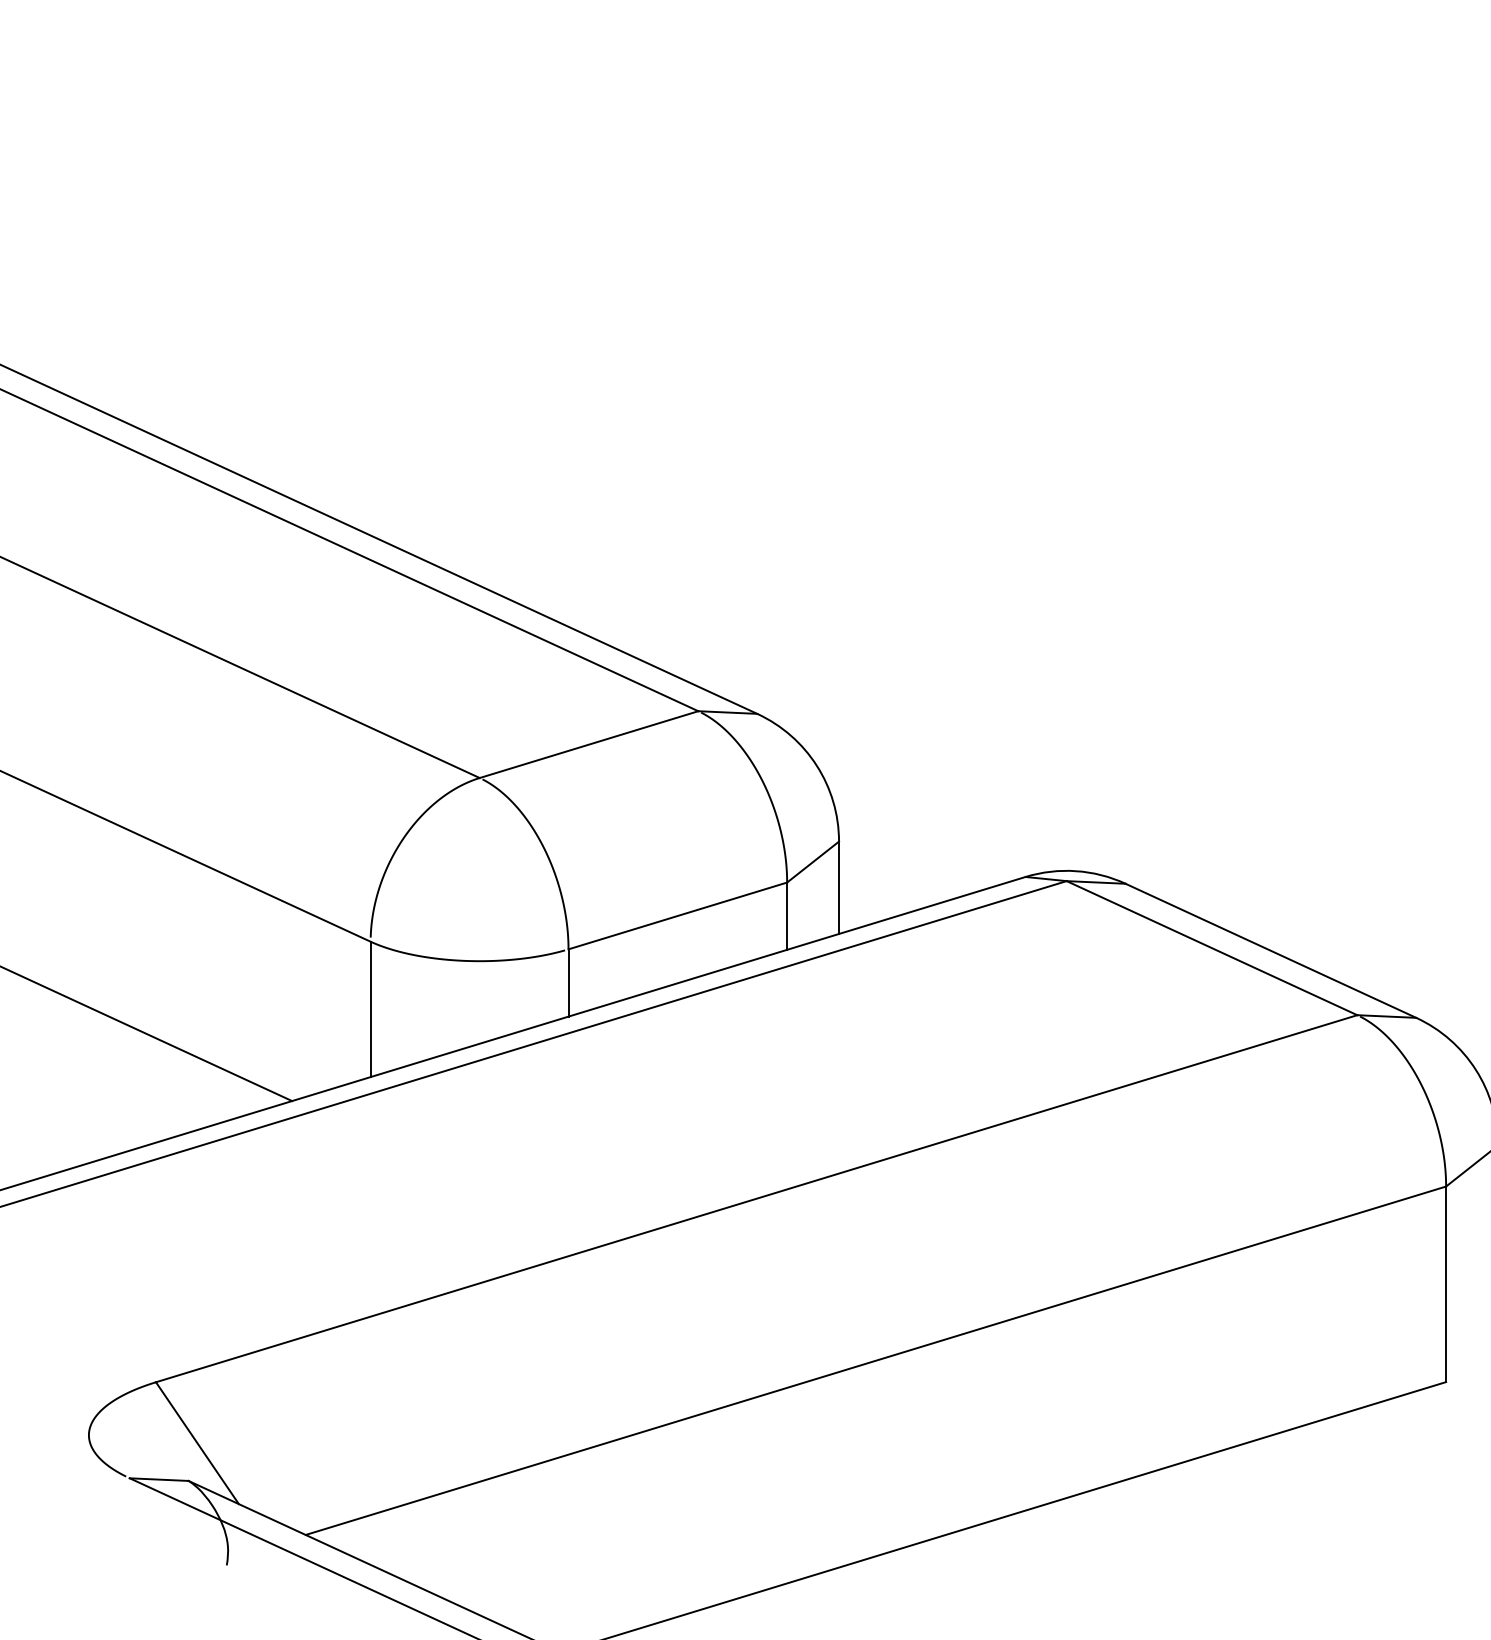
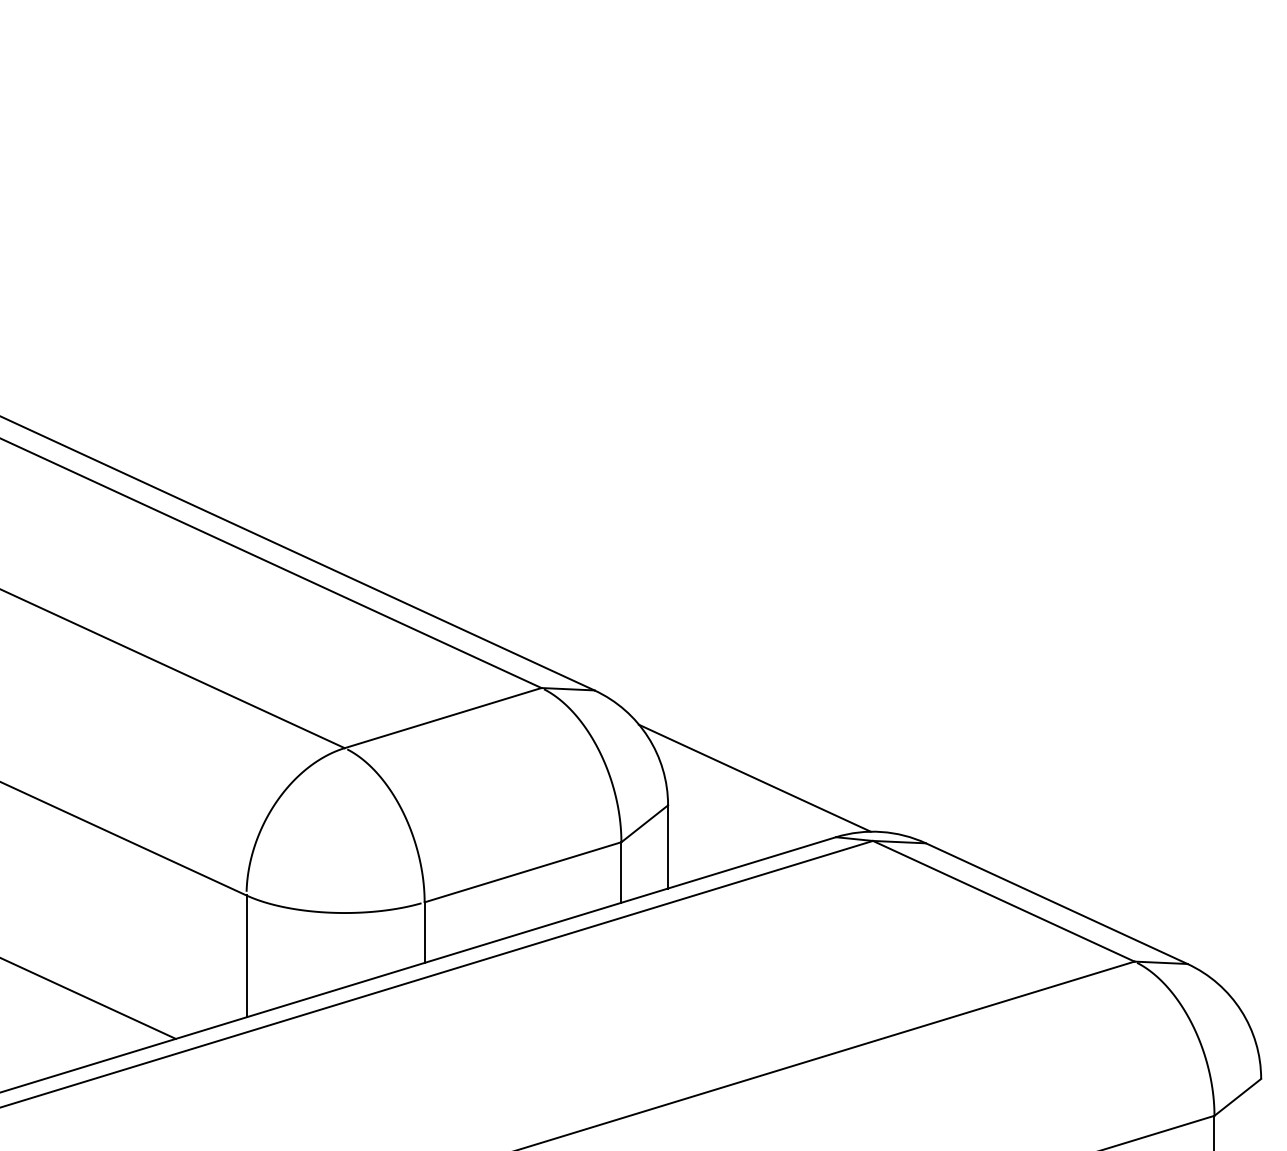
line: (935, 810) -> (754, 777), added

